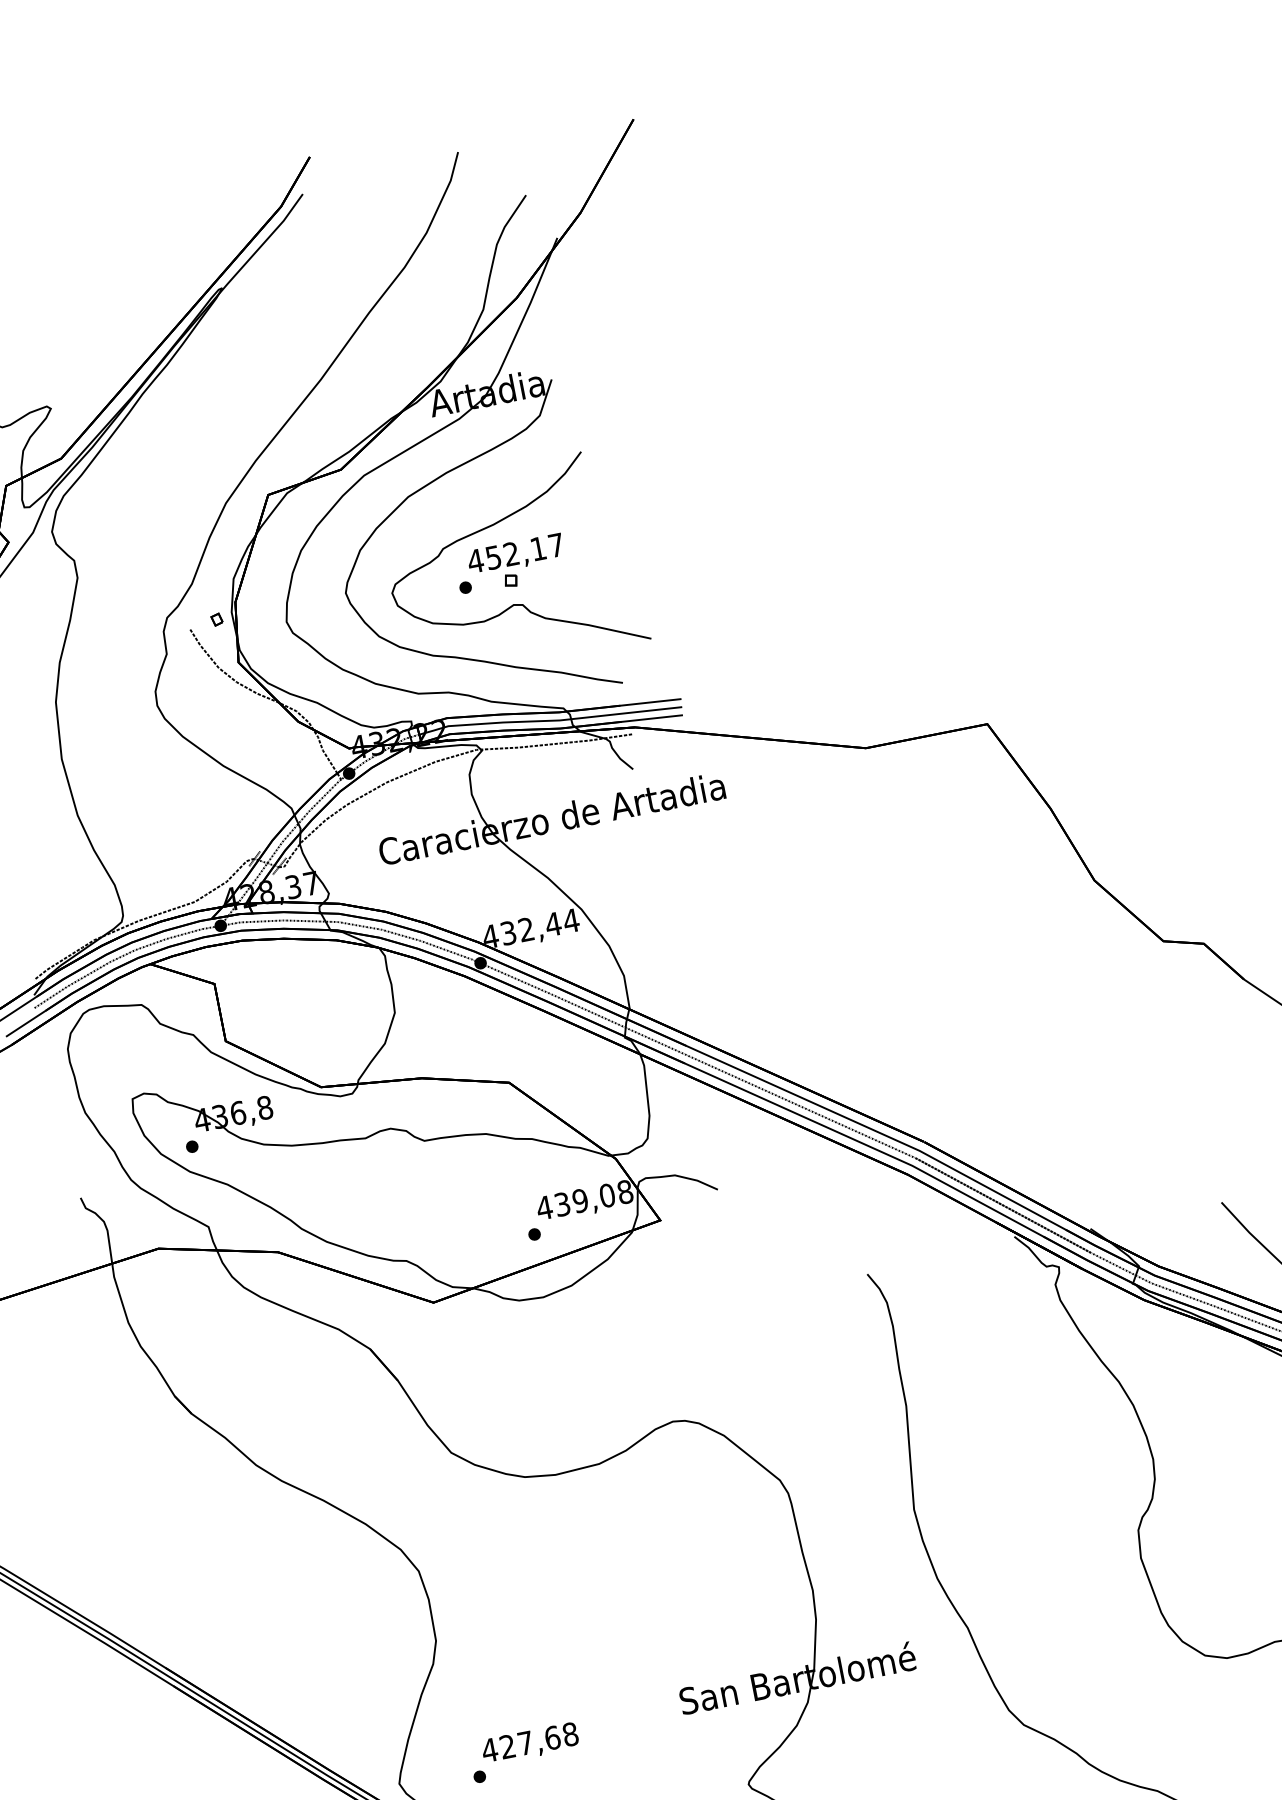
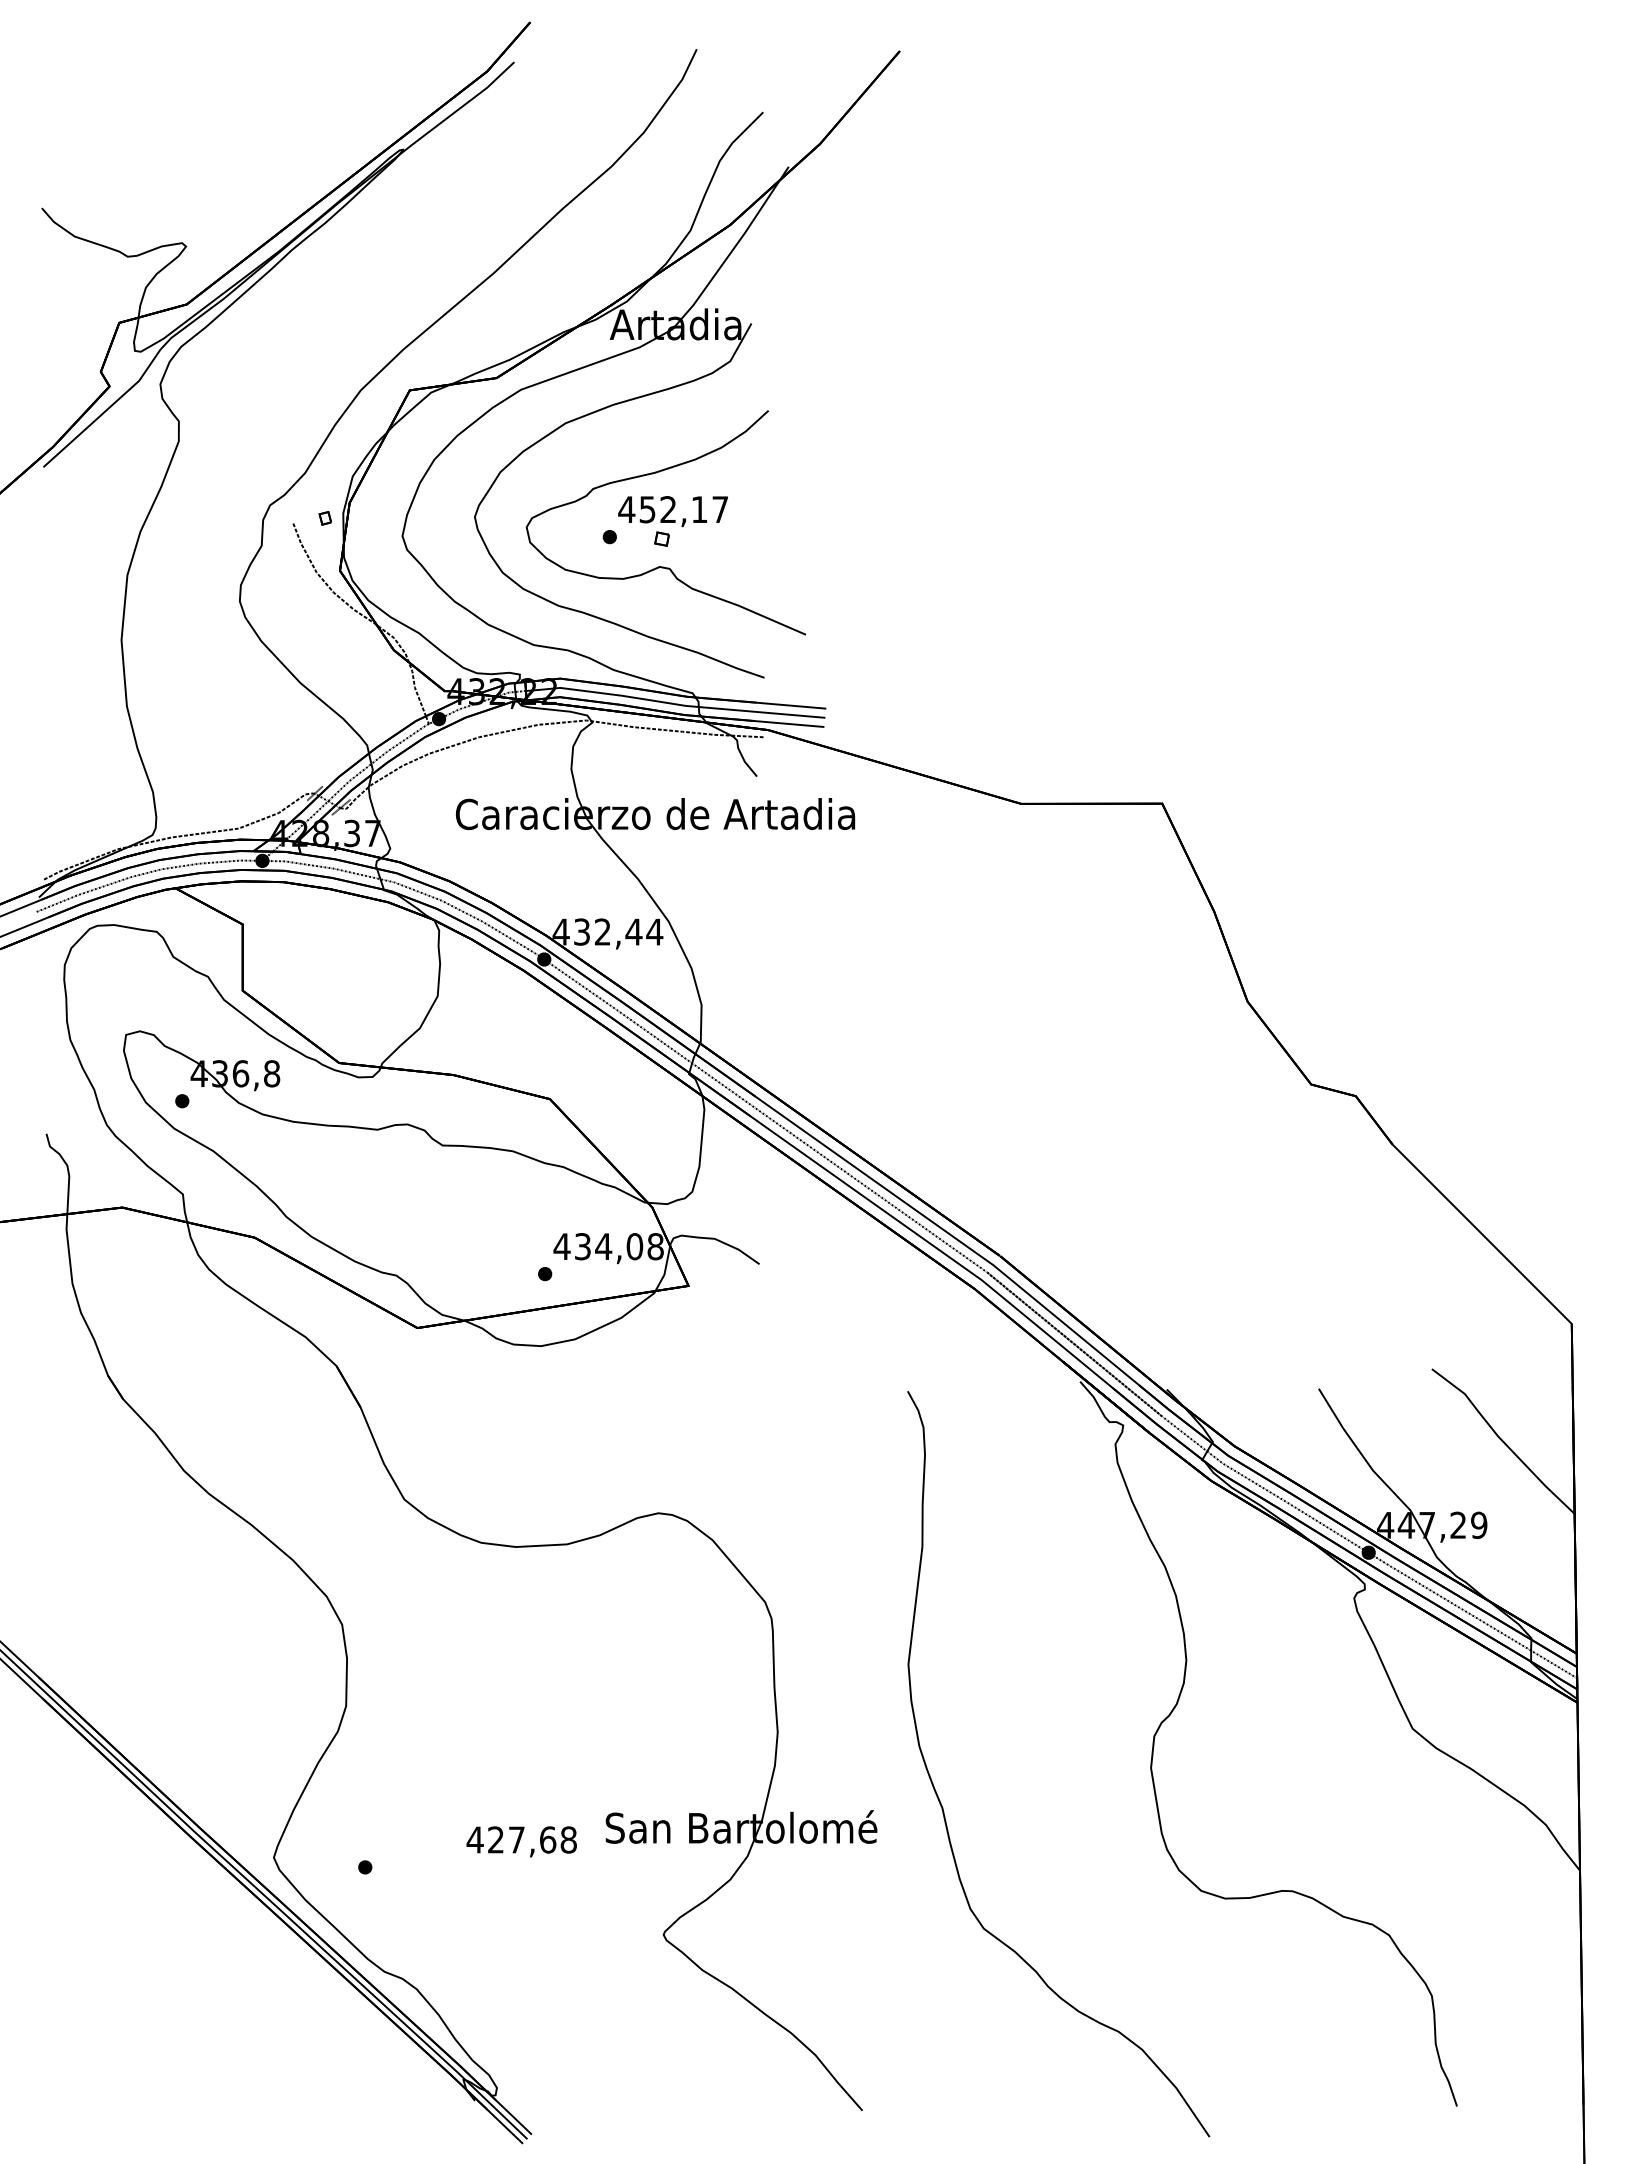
text: (580, 1200) -> (603, 1246), 439,08 -> 434,08
text: (530, 1743) -> (521, 1841), moved

